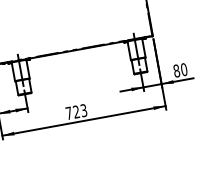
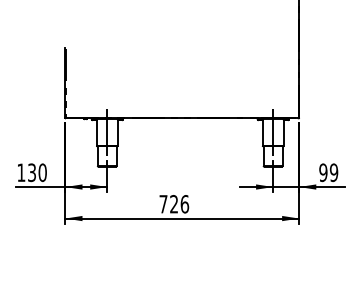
text: (180, 70) -> (328, 172), 80 -> 99
text: (83, 110) -> (184, 204), 723 -> 726

